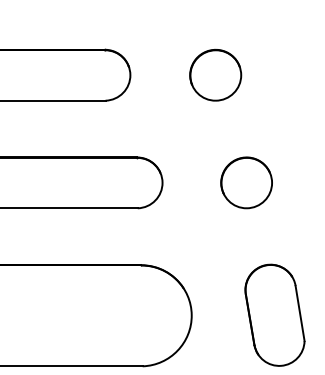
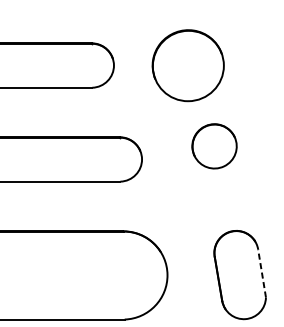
part: (215, 74) -> (188, 64), size x1.6
part: (246, 182) -> (214, 146), moved
line: (300, 313) -> (262, 273), solid -> dashed

